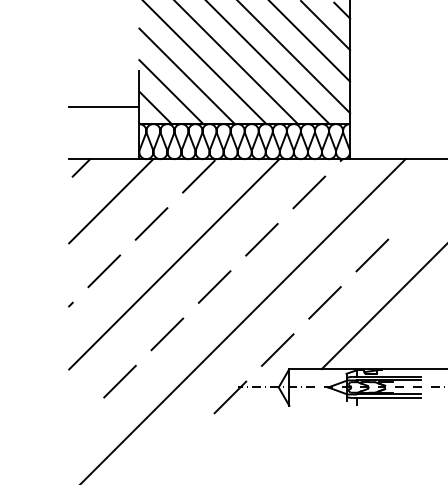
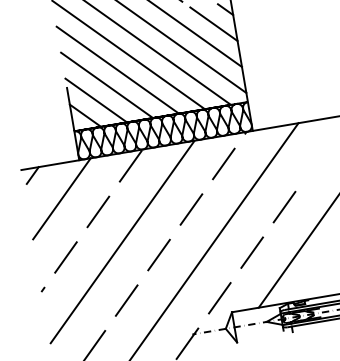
line: (103, 106) -> (42, 121), removed

